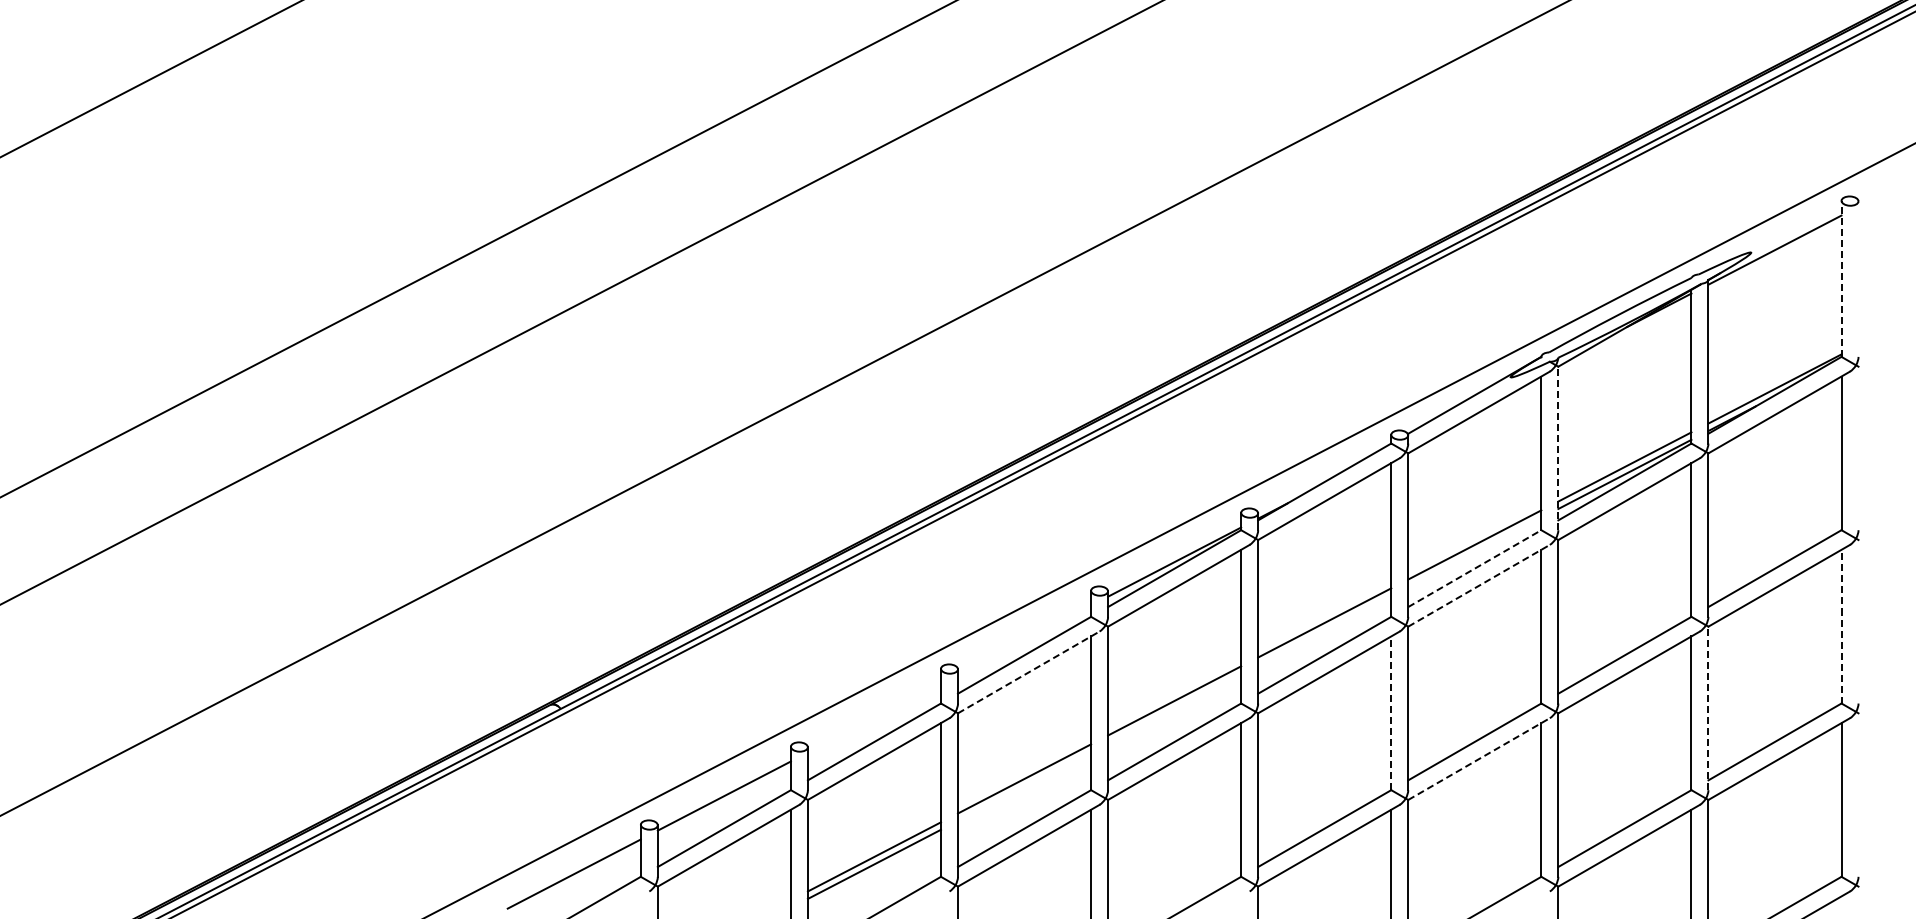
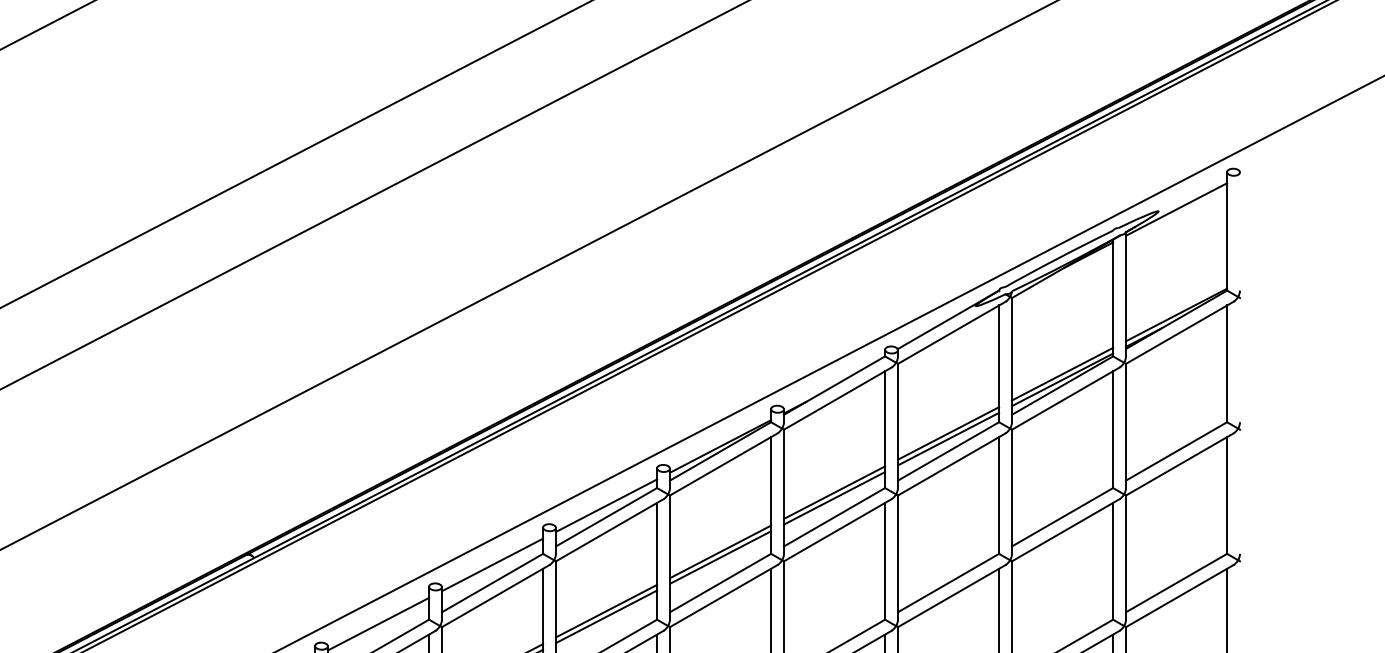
line: (1841, 278) -> (1227, 231), dashed -> solid
line: (1558, 448) -> (1012, 360), dashed -> solid
line: (1474, 552) -> (948, 439), added
line: (1474, 568) -> (948, 451), dashed -> solid
line: (1479, 585) -> (952, 464), dashed -> solid
line: (1841, 626) -> (1227, 495), dashed -> solid
line: (1324, 629) -> (834, 497), added
line: (1024, 639) -> (606, 505), added
line: (1028, 672) -> (609, 530), dashed -> solid
line: (1174, 707) -> (720, 556), added
line: (1708, 708) -> (1126, 557), dashed -> solid
line: (1391, 713) -> (885, 561), dashed -> solid
line: (874, 717) -> (492, 564), added
line: (1479, 759) -> (952, 596), dashed -> solid
line: (1024, 785) -> (606, 616), added

